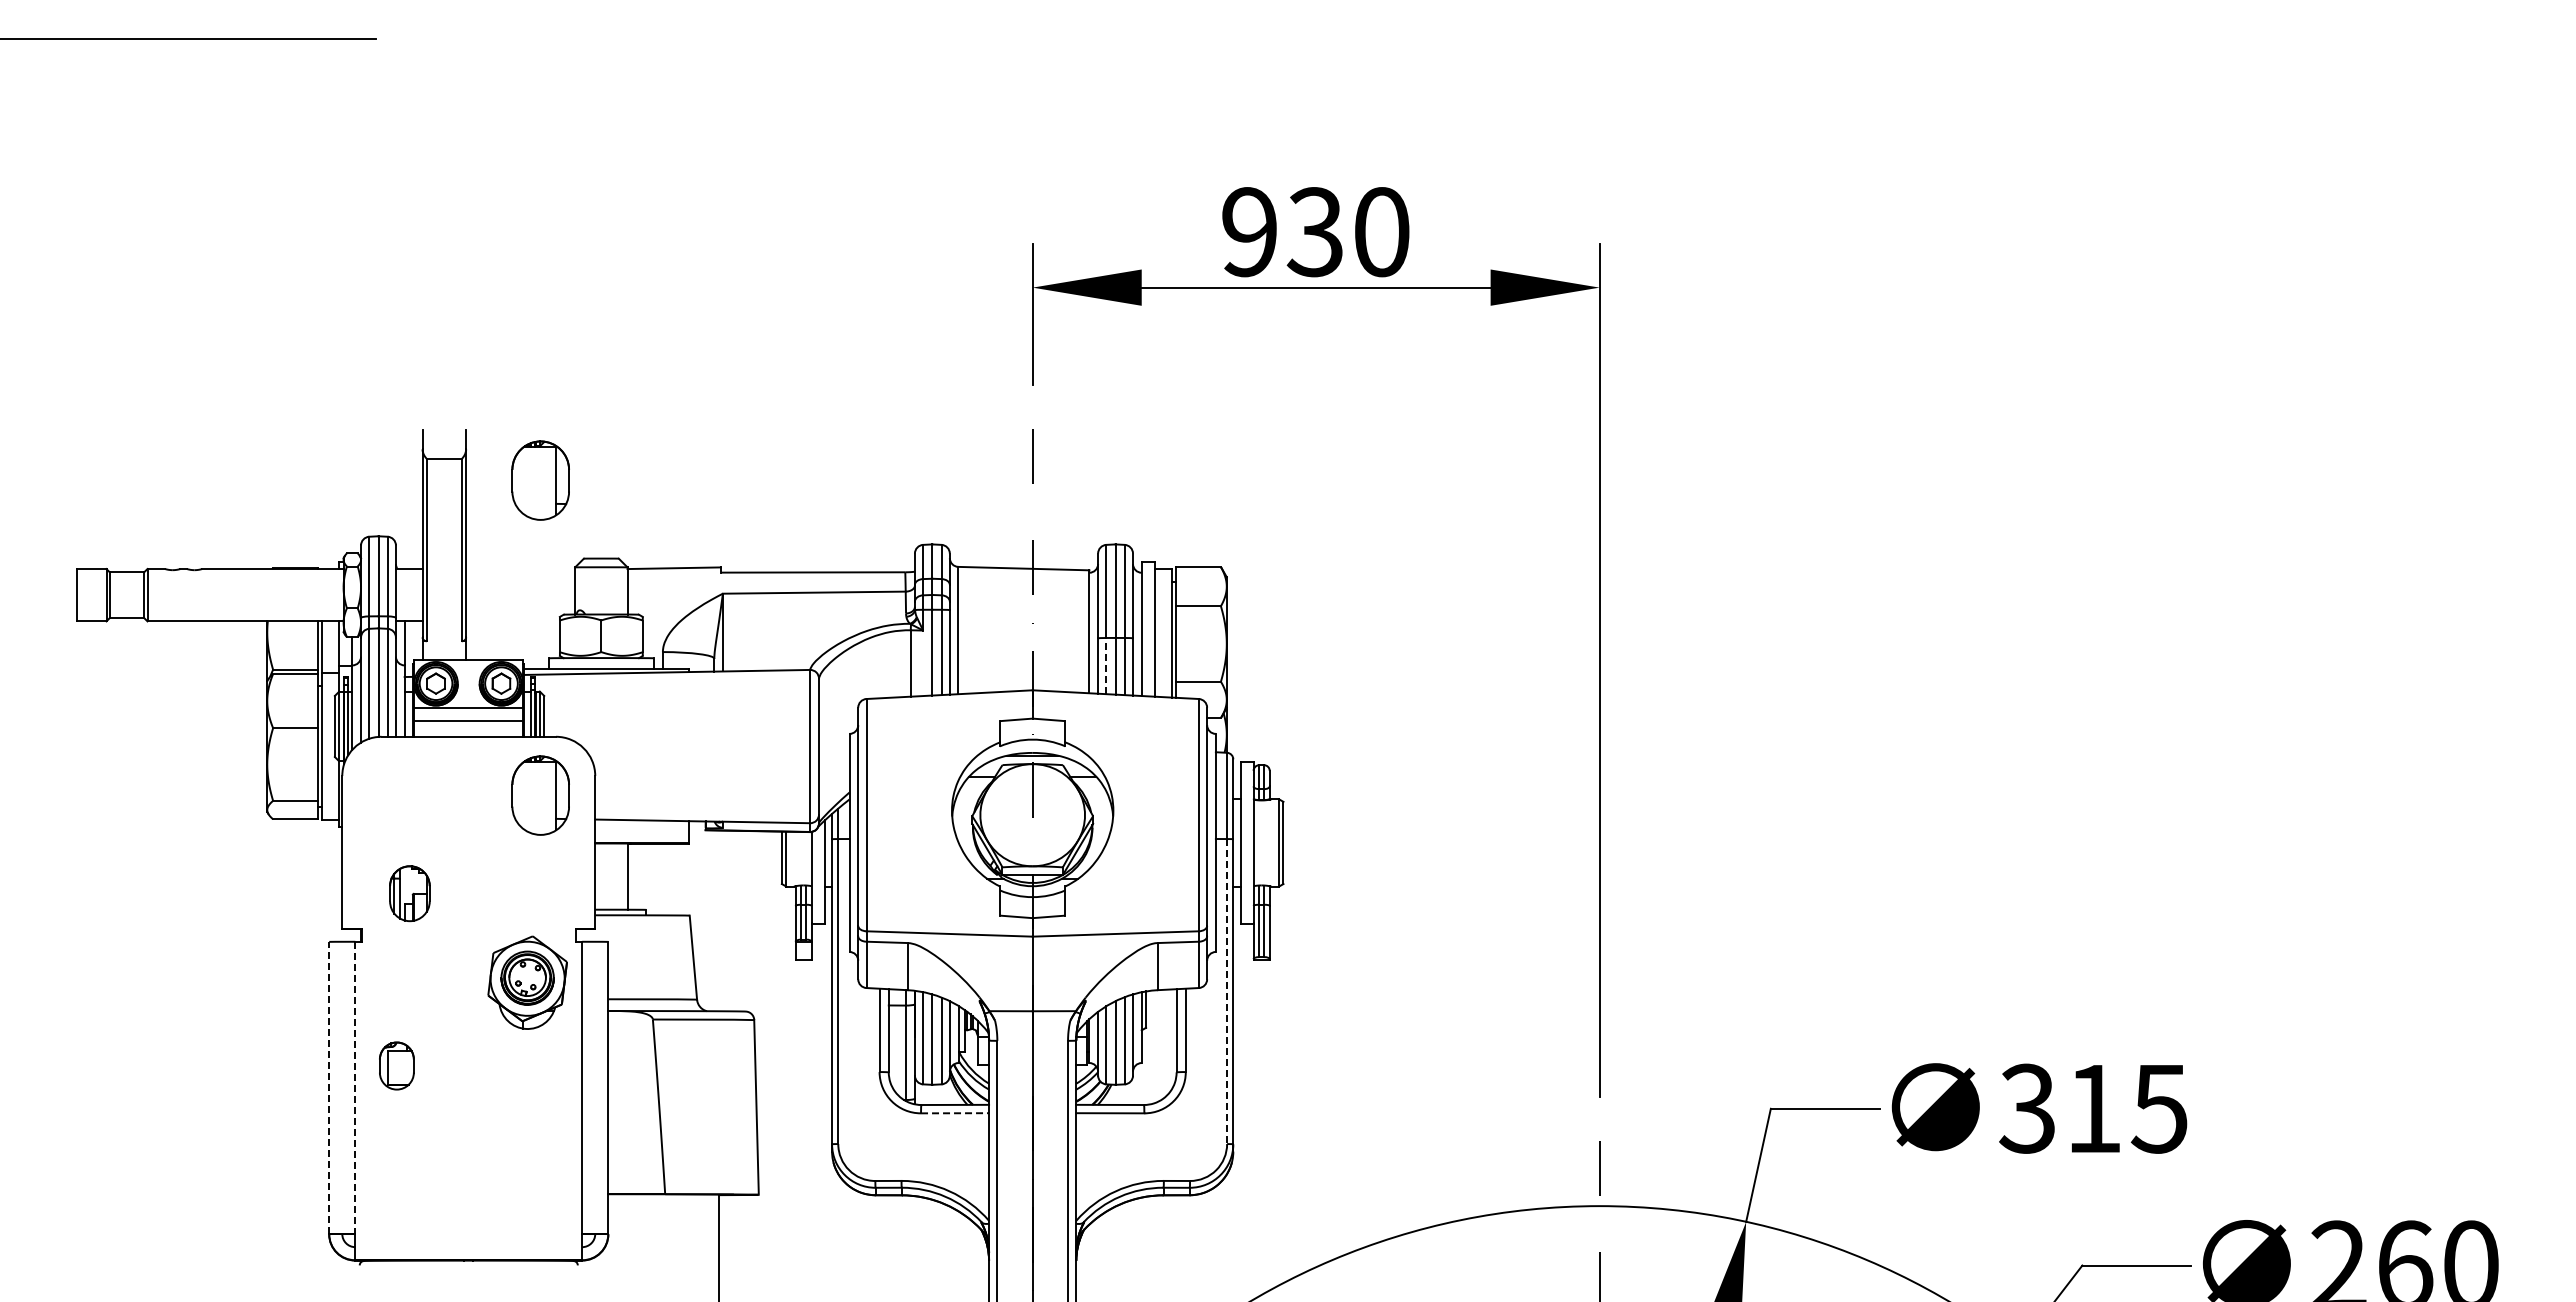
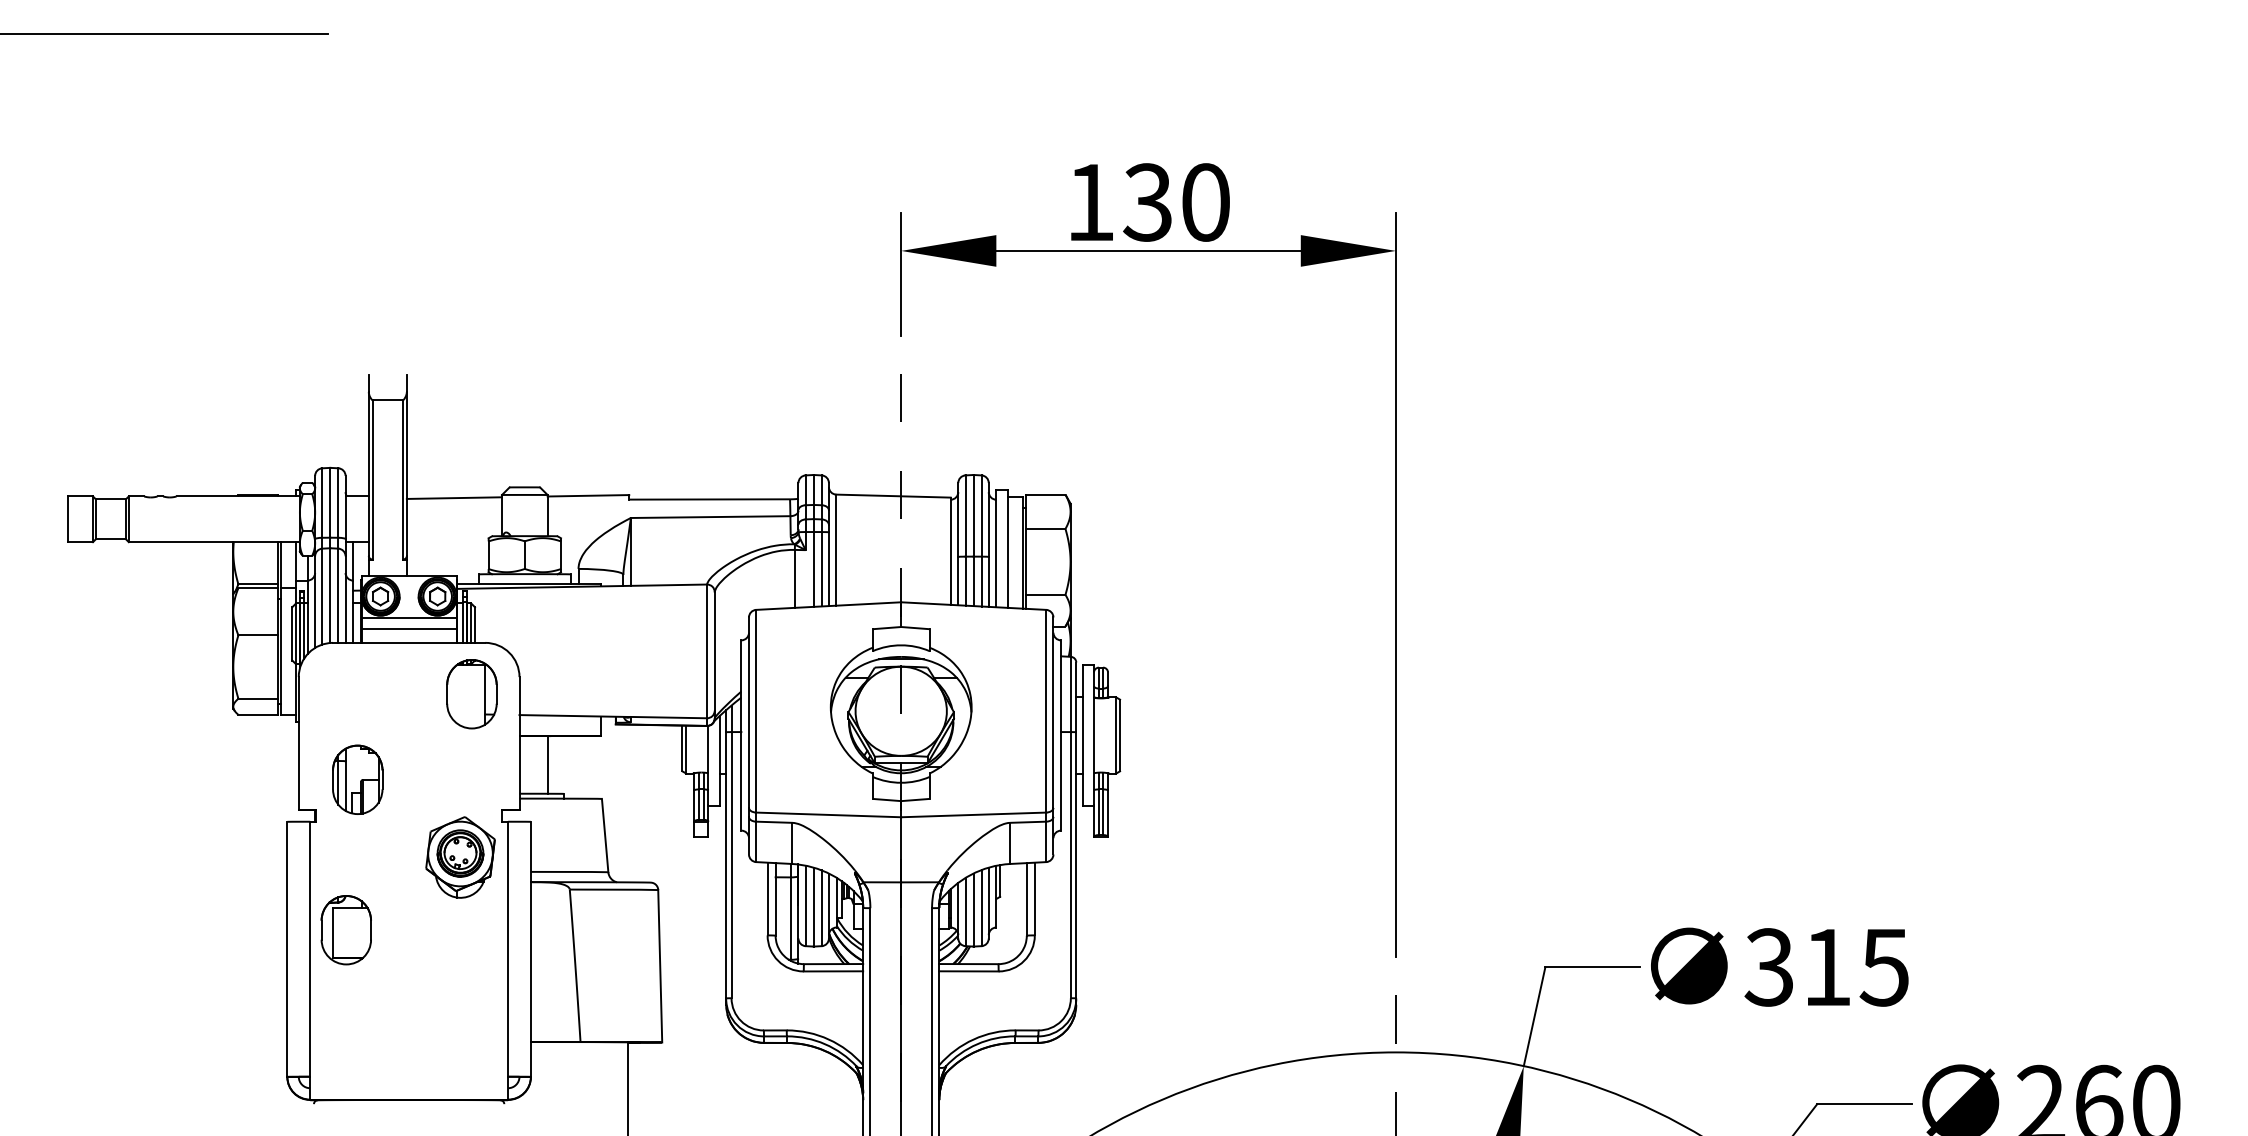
text: (1249, 232) -> (1090, 202), 930 -> 130
part: (540, 480) -> (471, 419), removed
line: (520, 570) -> (454, 497), added
line: (1106, 665) -> (965, 580), dashed -> solid
part: (409, 893) -> (357, 779), size x1.43
line: (1227, 991) -> (1071, 865), dashed -> solid
part: (396, 1065) -> (346, 929), size x1.67
line: (329, 1087) -> (287, 948), dashed -> solid
line: (355, 1088) -> (310, 949), dashed -> solid
line: (955, 1113) -> (833, 971), dashed -> solid

